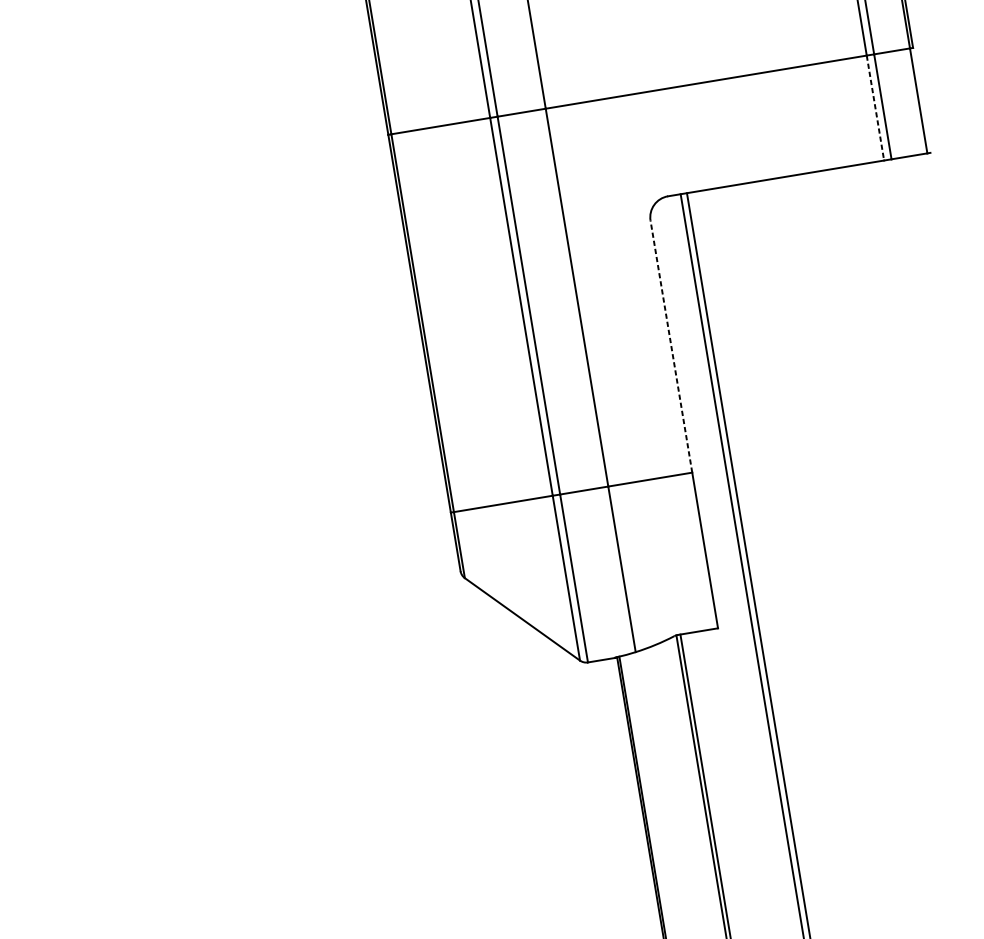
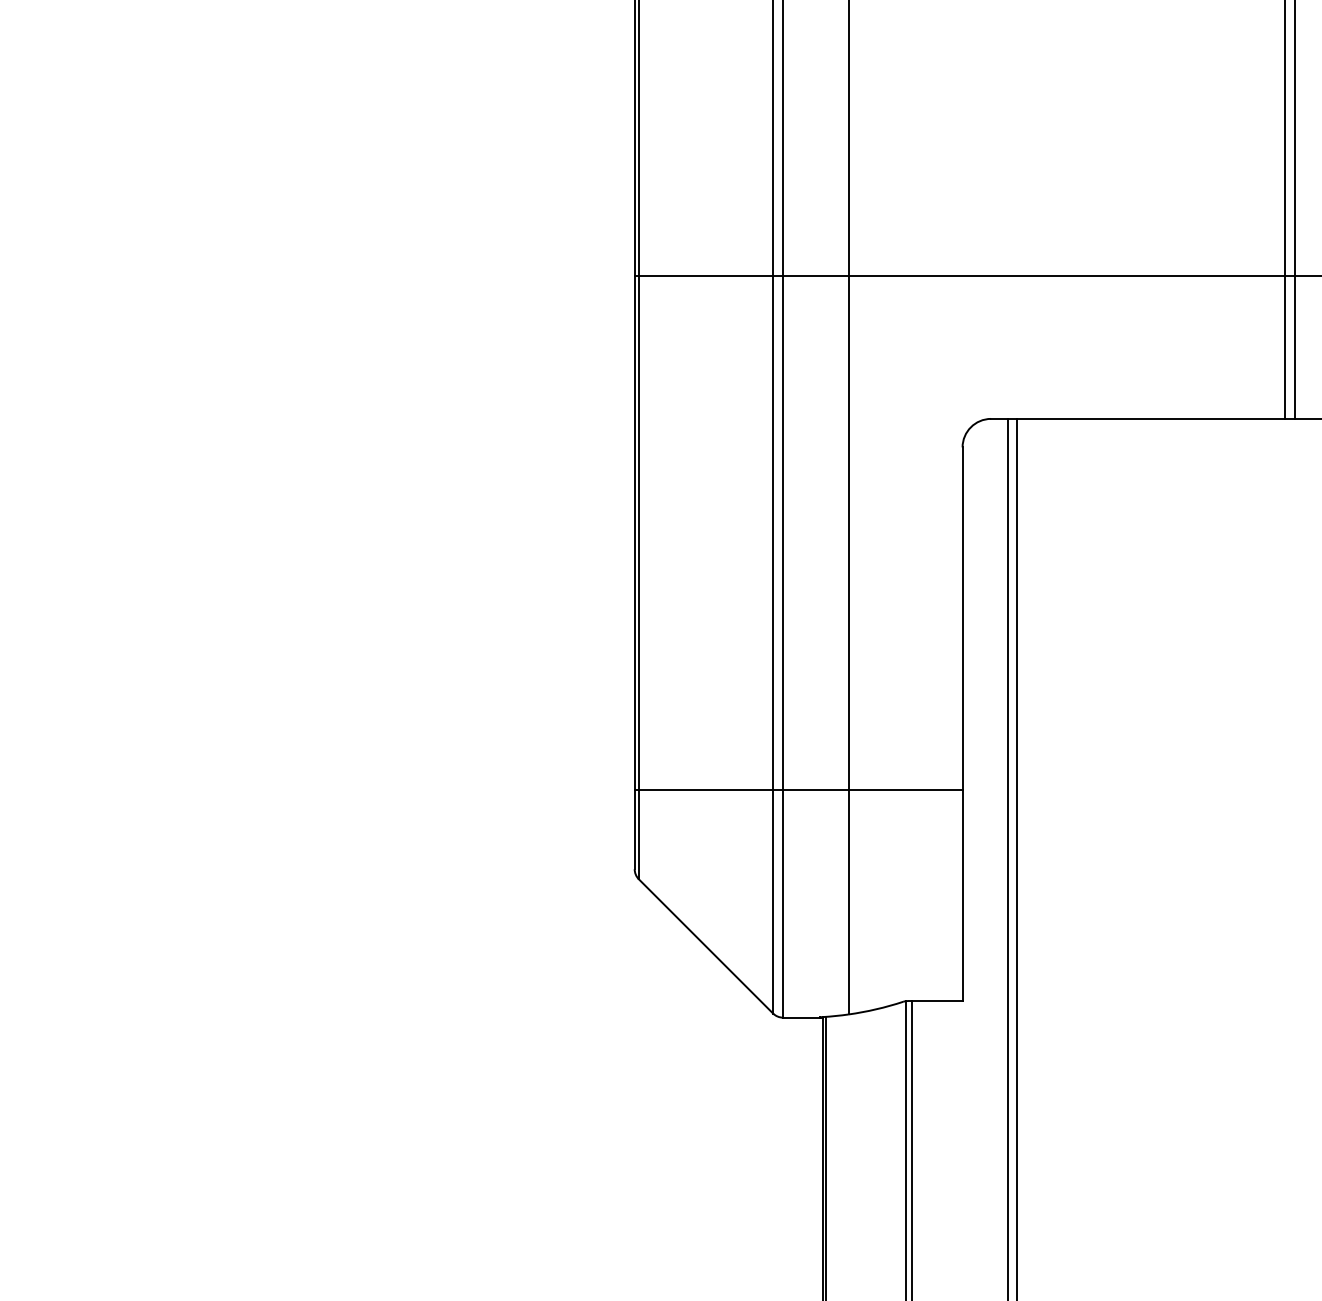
line: (875, 108) -> (1284, 348), dashed -> solid
line: (671, 346) -> (962, 618), dashed -> solid

